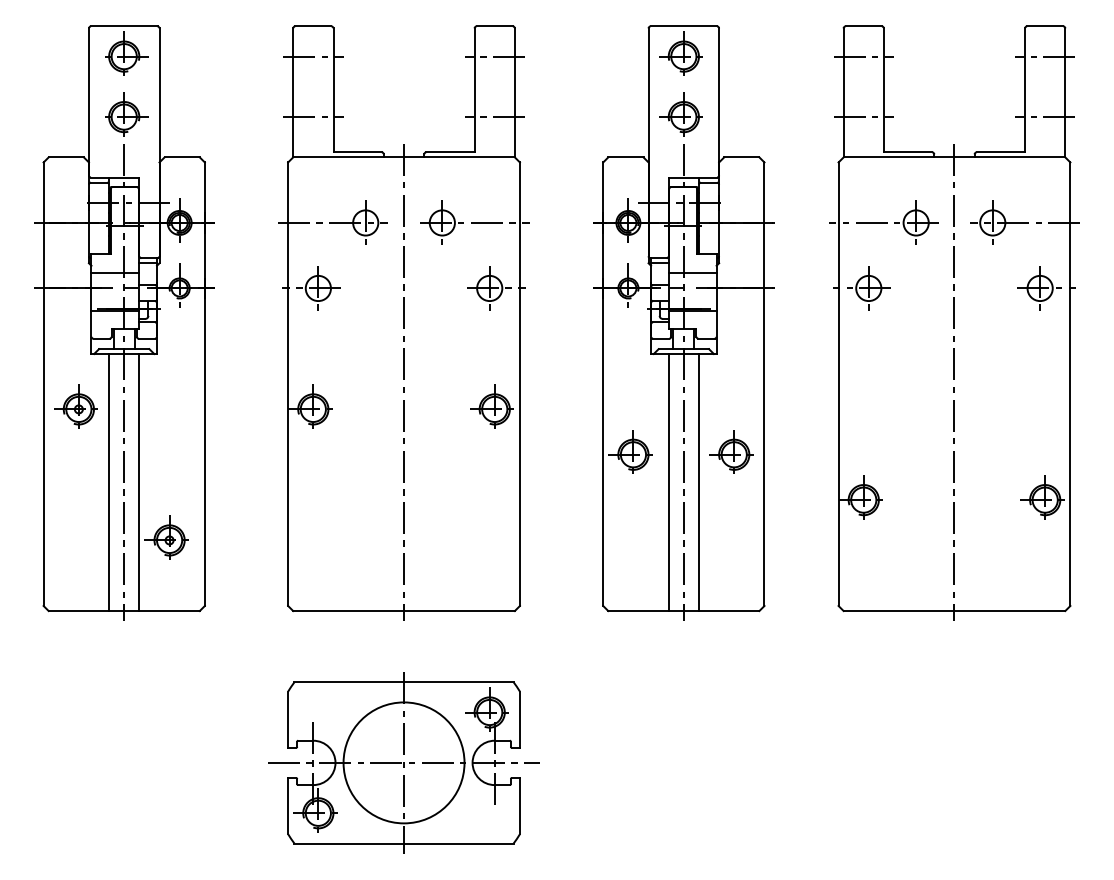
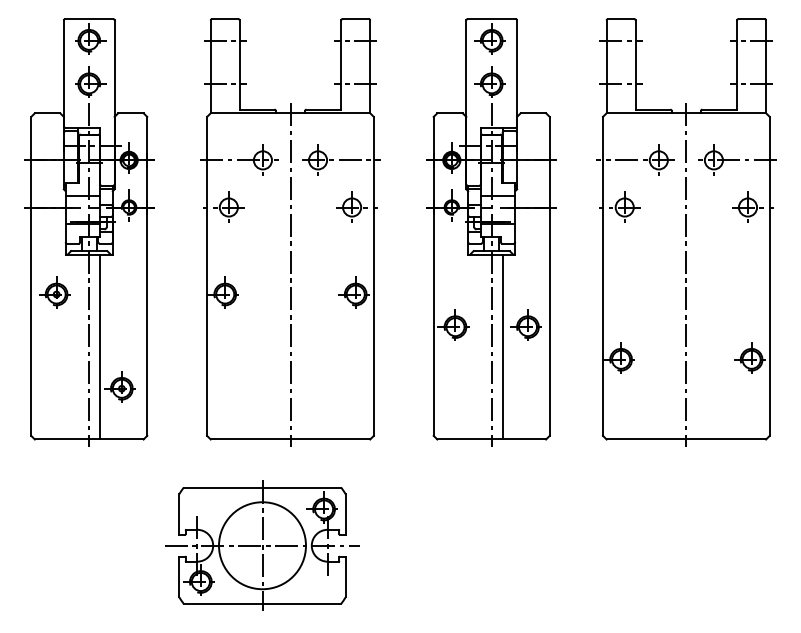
line: (109, 481) -> (78, 346), removed
line: (668, 481) -> (480, 346), removed
part: (404, 762) -> (262, 545), moved

